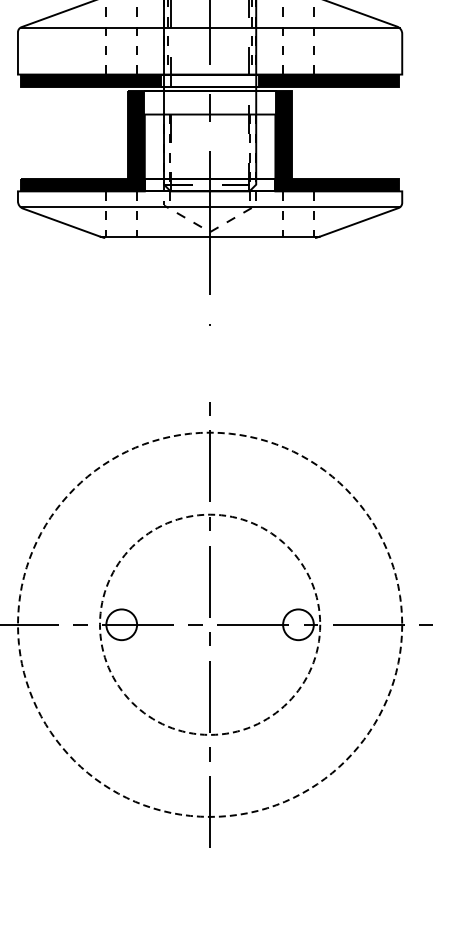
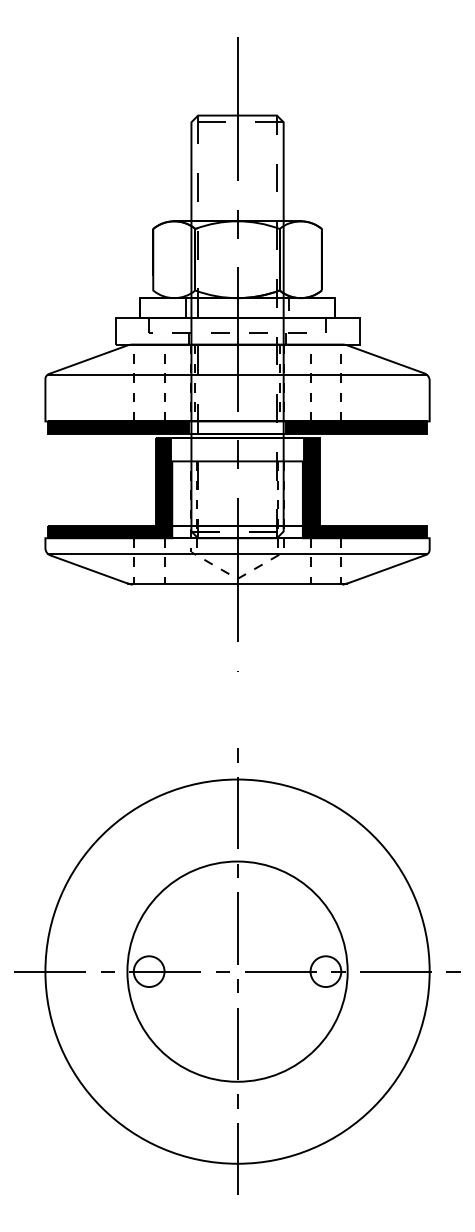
circle: (210, 624) -> (237, 971), dashed -> solid
circle: (210, 624) -> (237, 971), dashed -> solid

